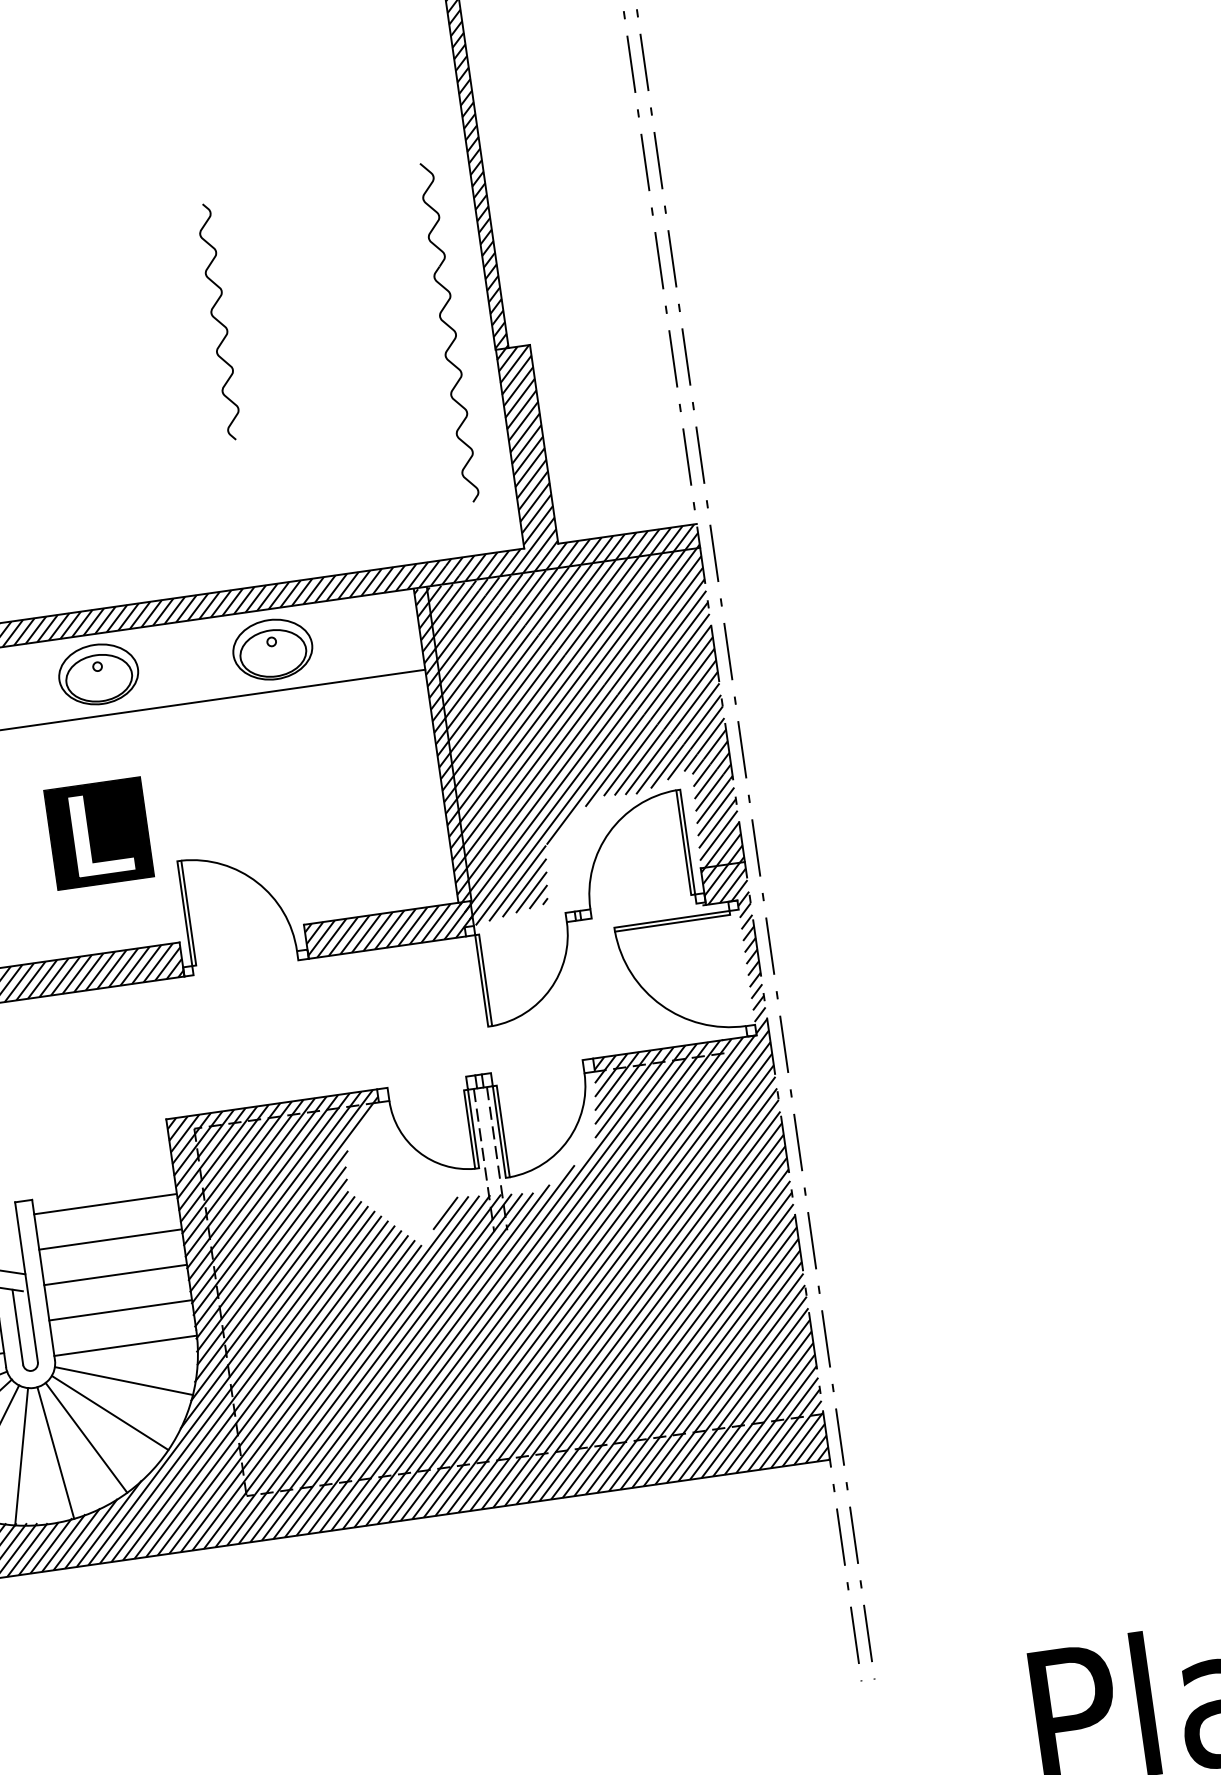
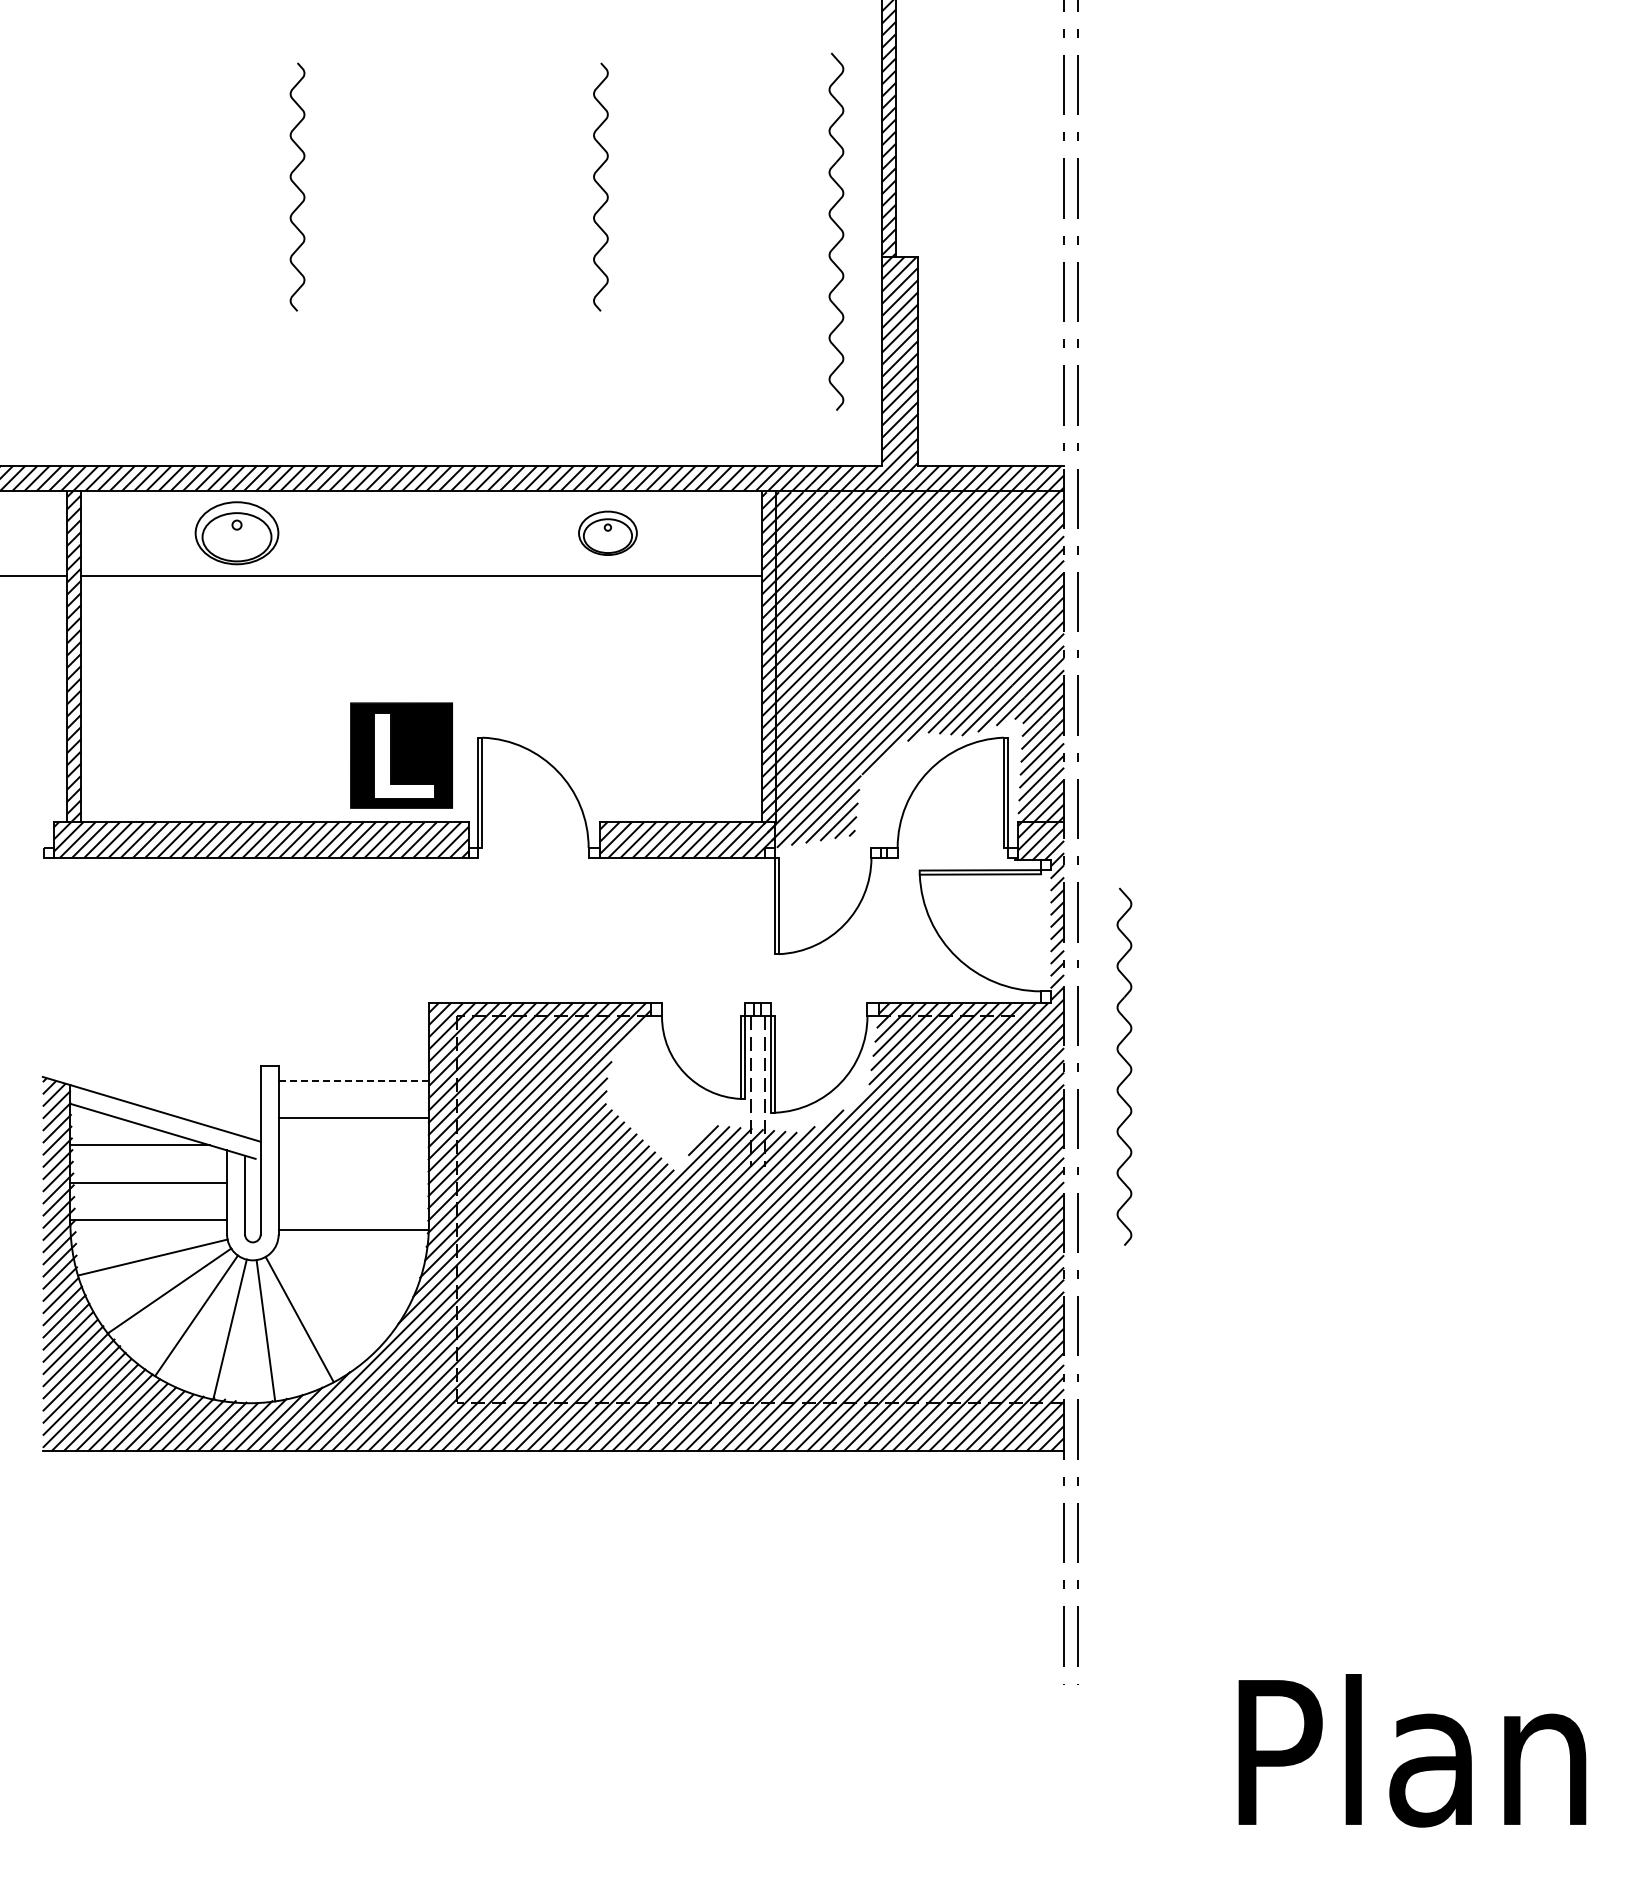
part: (272, 649) -> (607, 533), size x0.7
part: (98, 674) -> (424, 533), removed
part: (99, 833) -> (401, 755), moved
part: (835, 1086) -> (1124, 1066), added
line: (105, 1204) -> (353, 1081), solid -> dashed
line: (114, 1274) -> (352, 1155), removed
line: (119, 1310) -> (352, 1192), removed
line: (123, 1380) -> (346, 1265), removed
line: (109, 1413) -> (327, 1297), removed

